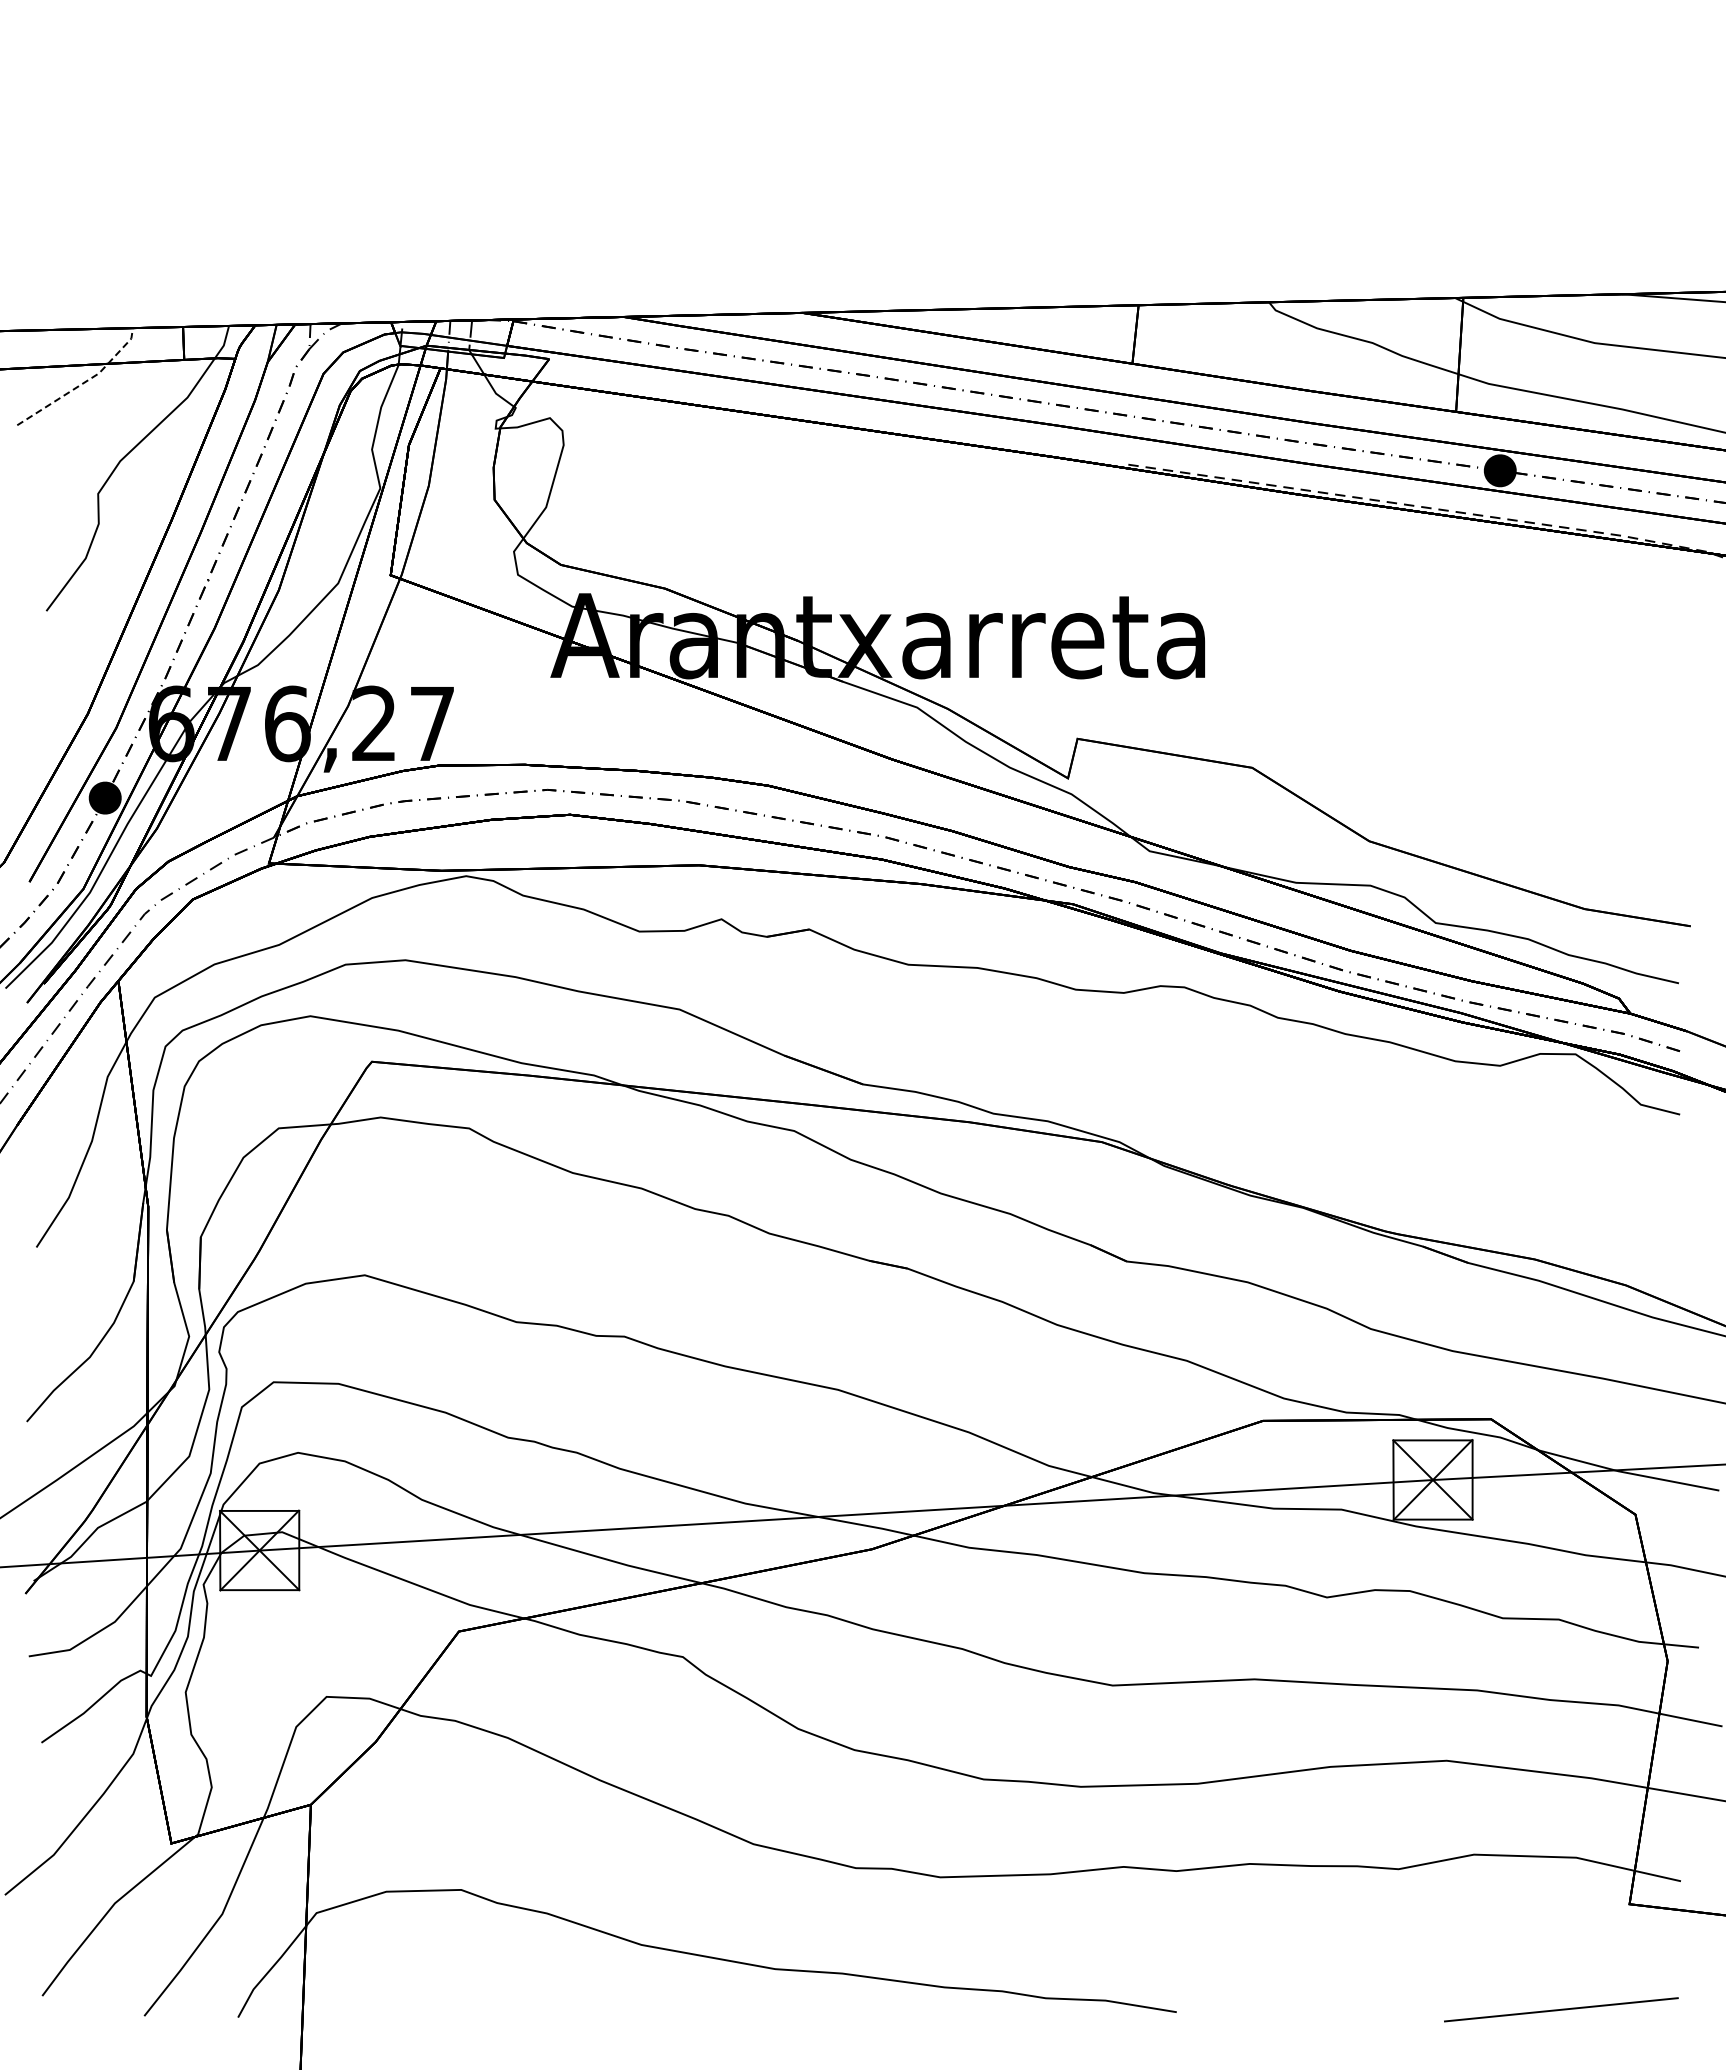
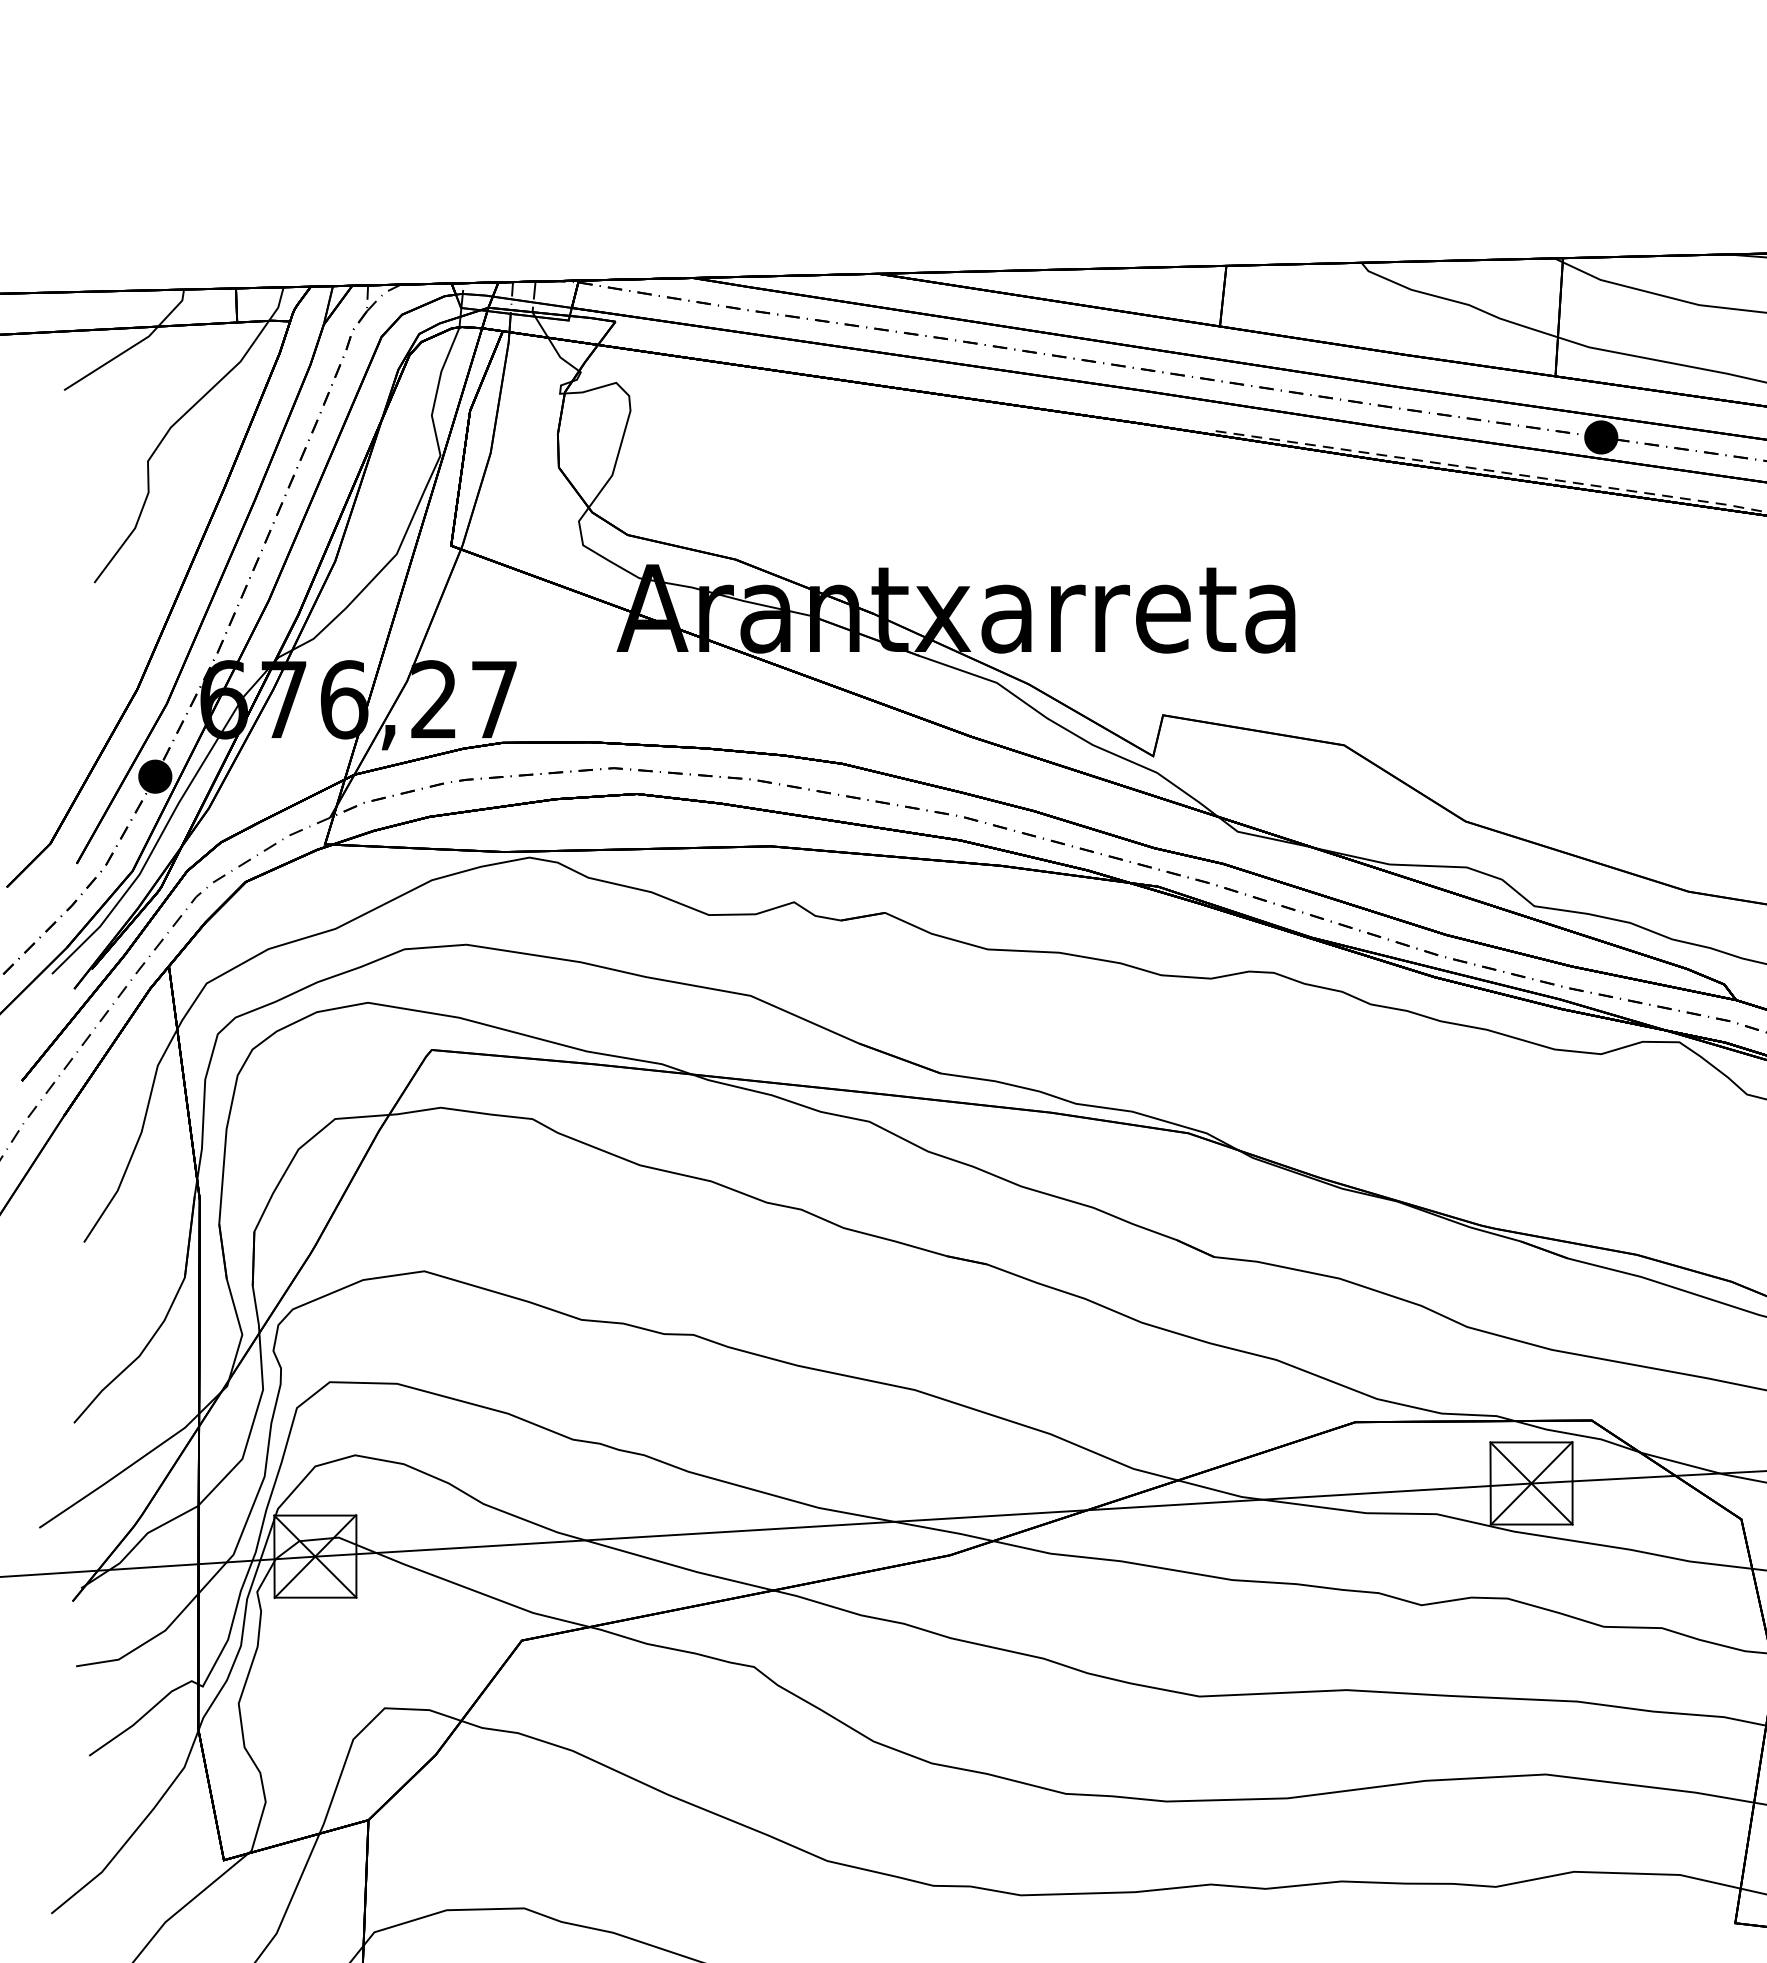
line: (83, 382) -> (132, 345), dashed -> solid

